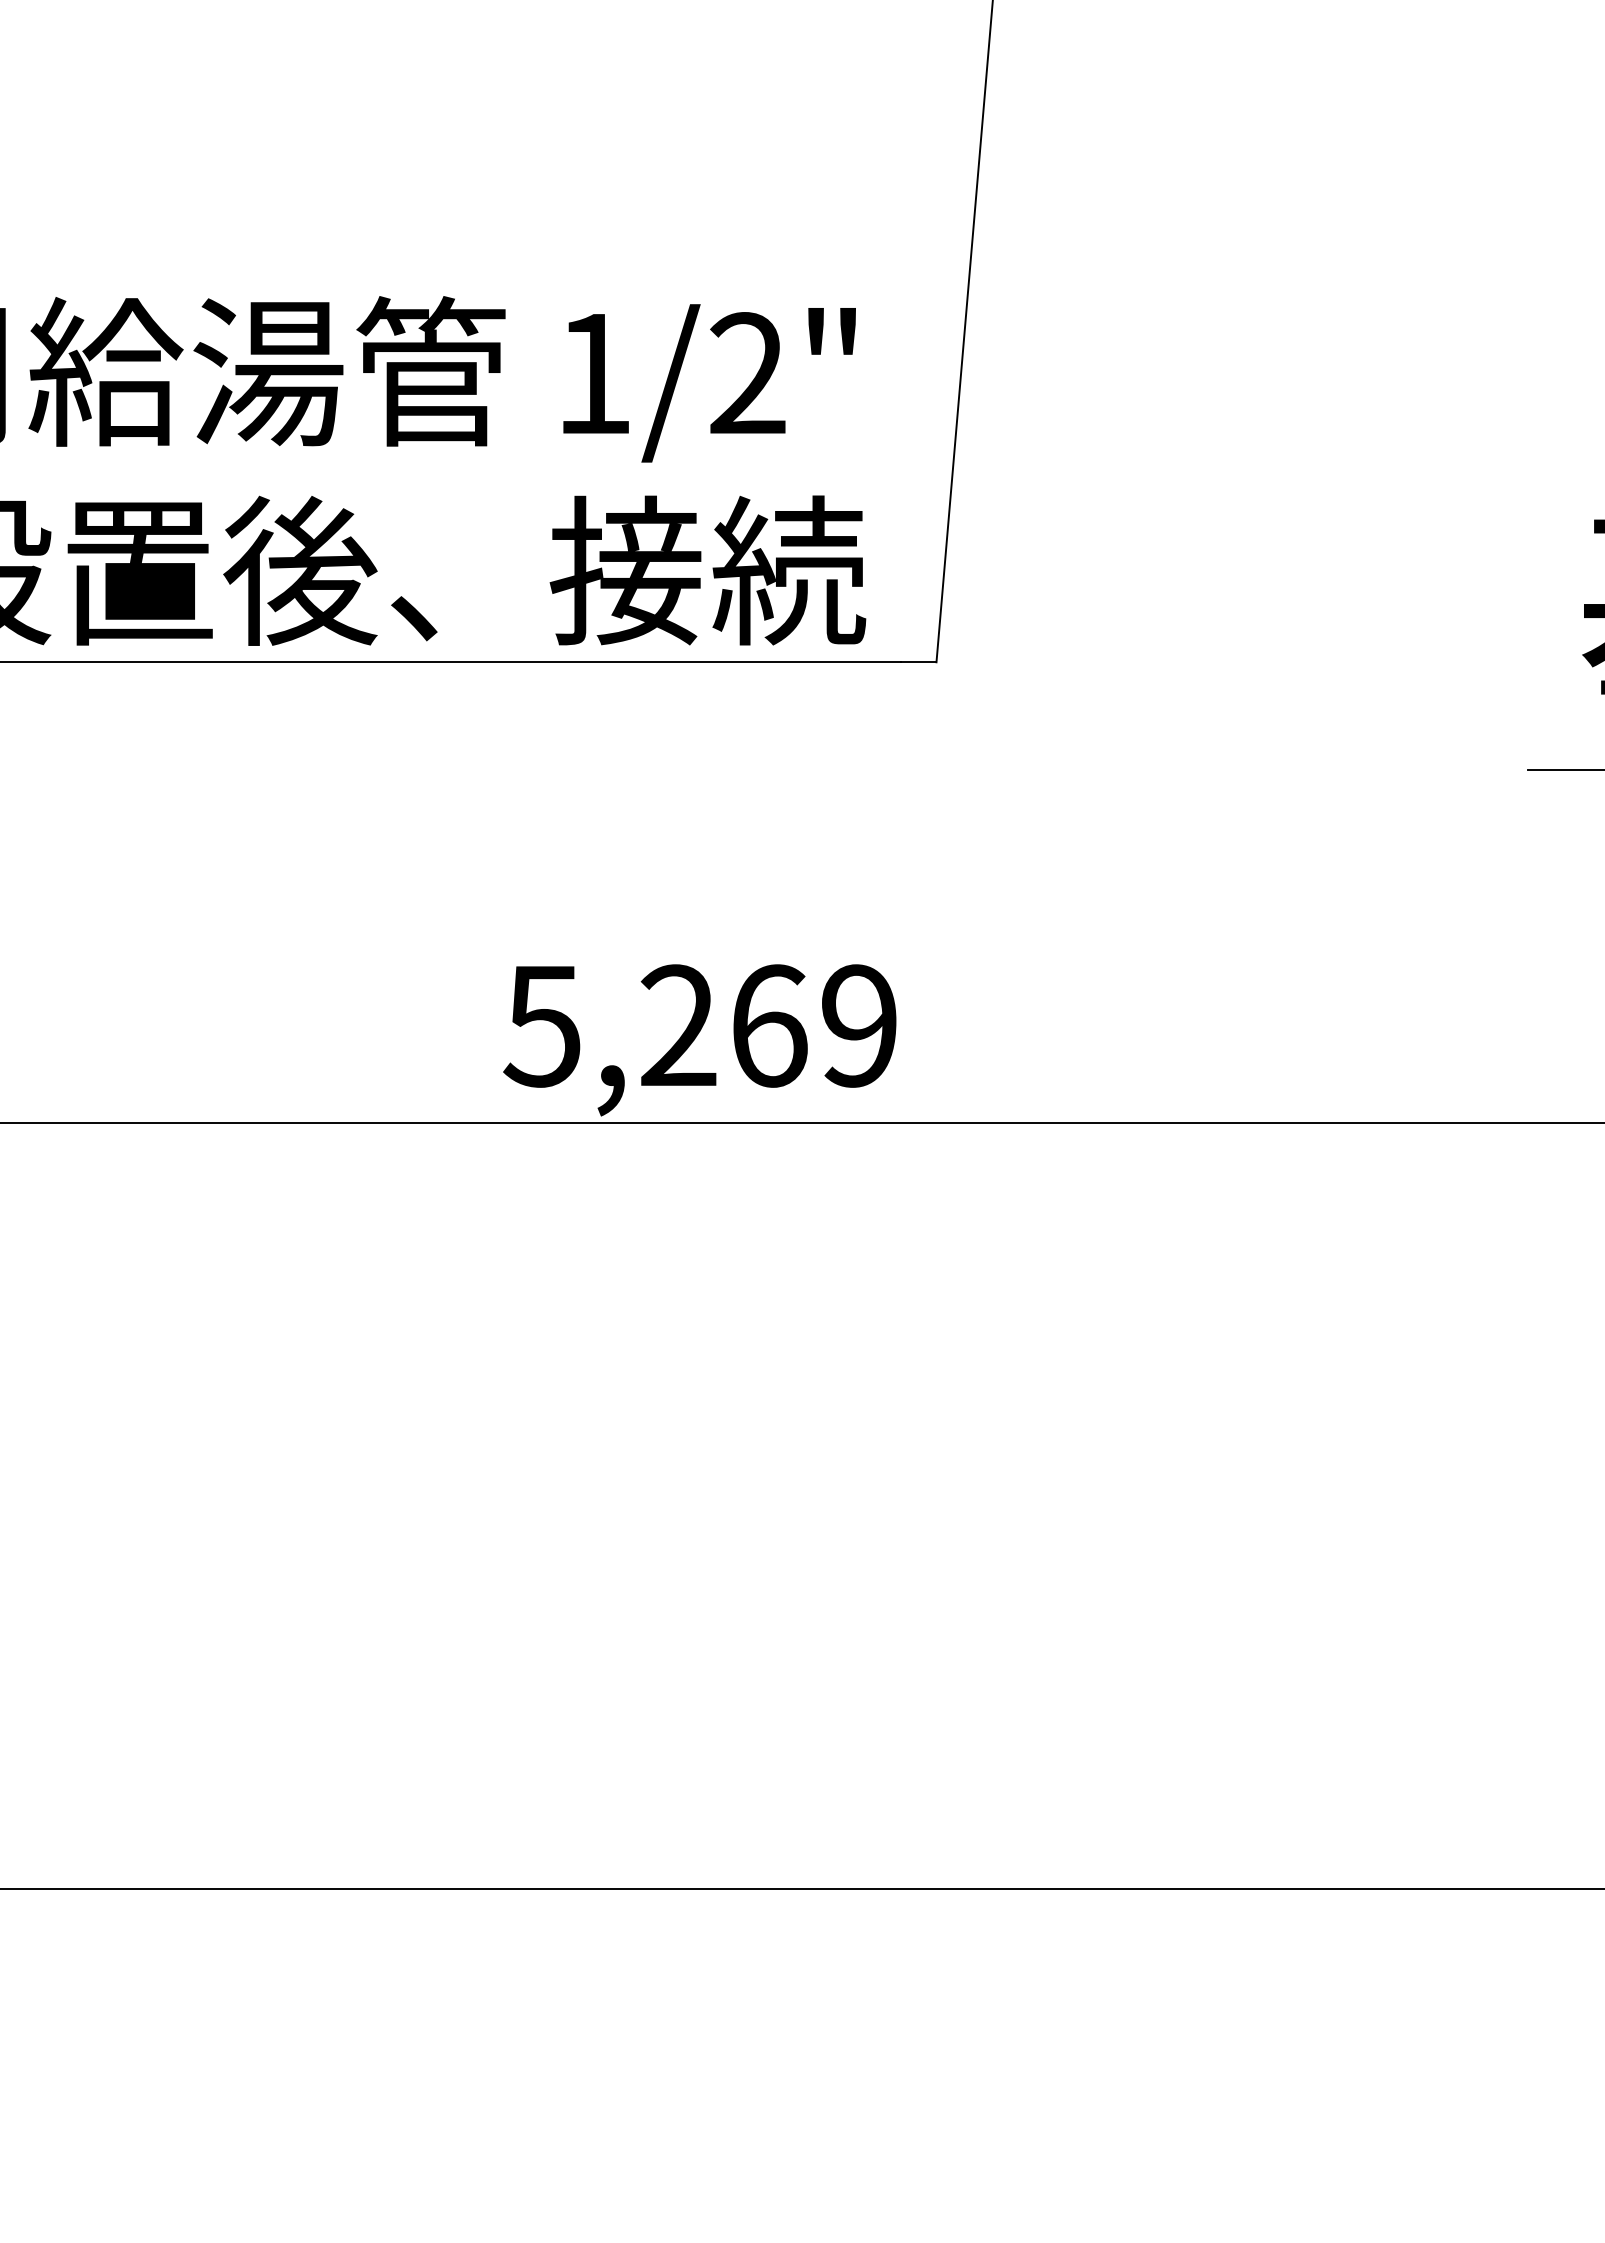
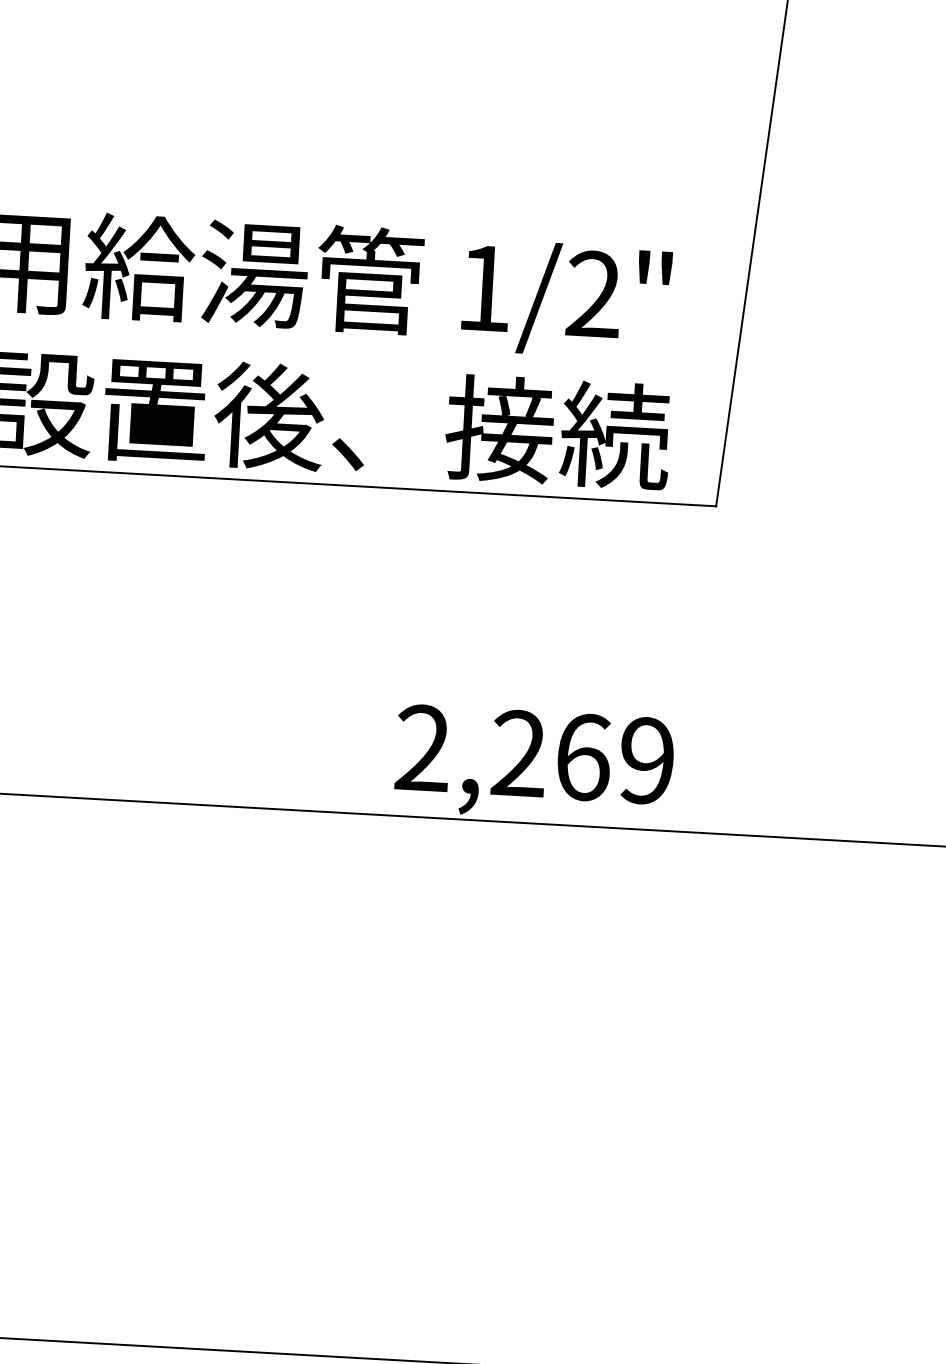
text: (541, 1025) -> (422, 747), 5,269 -> 2,269

